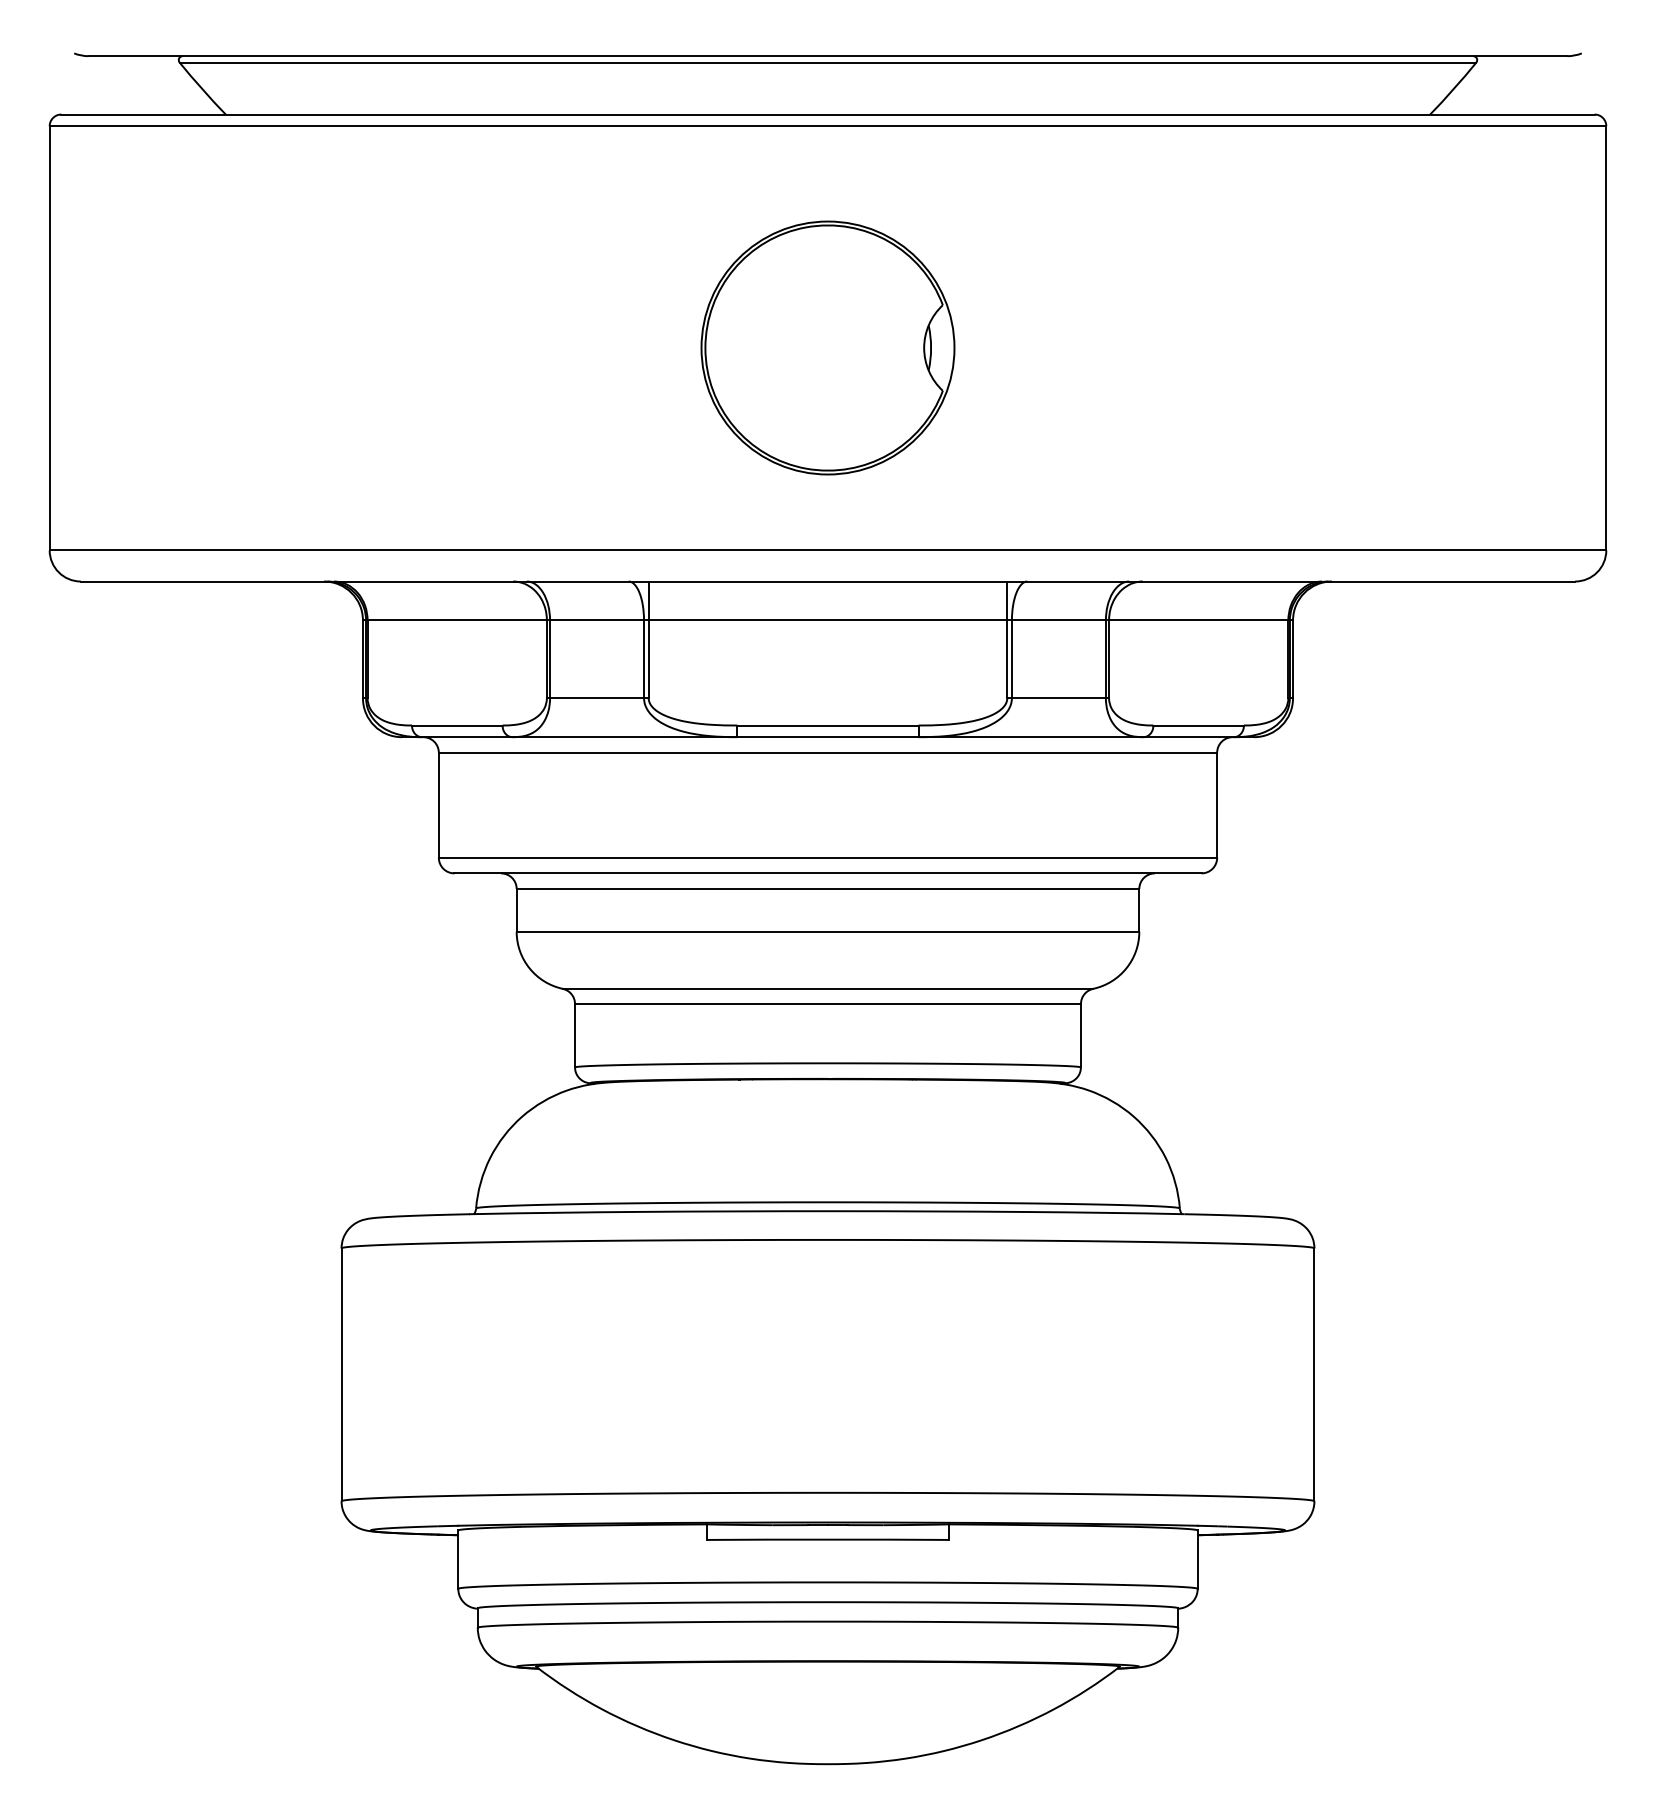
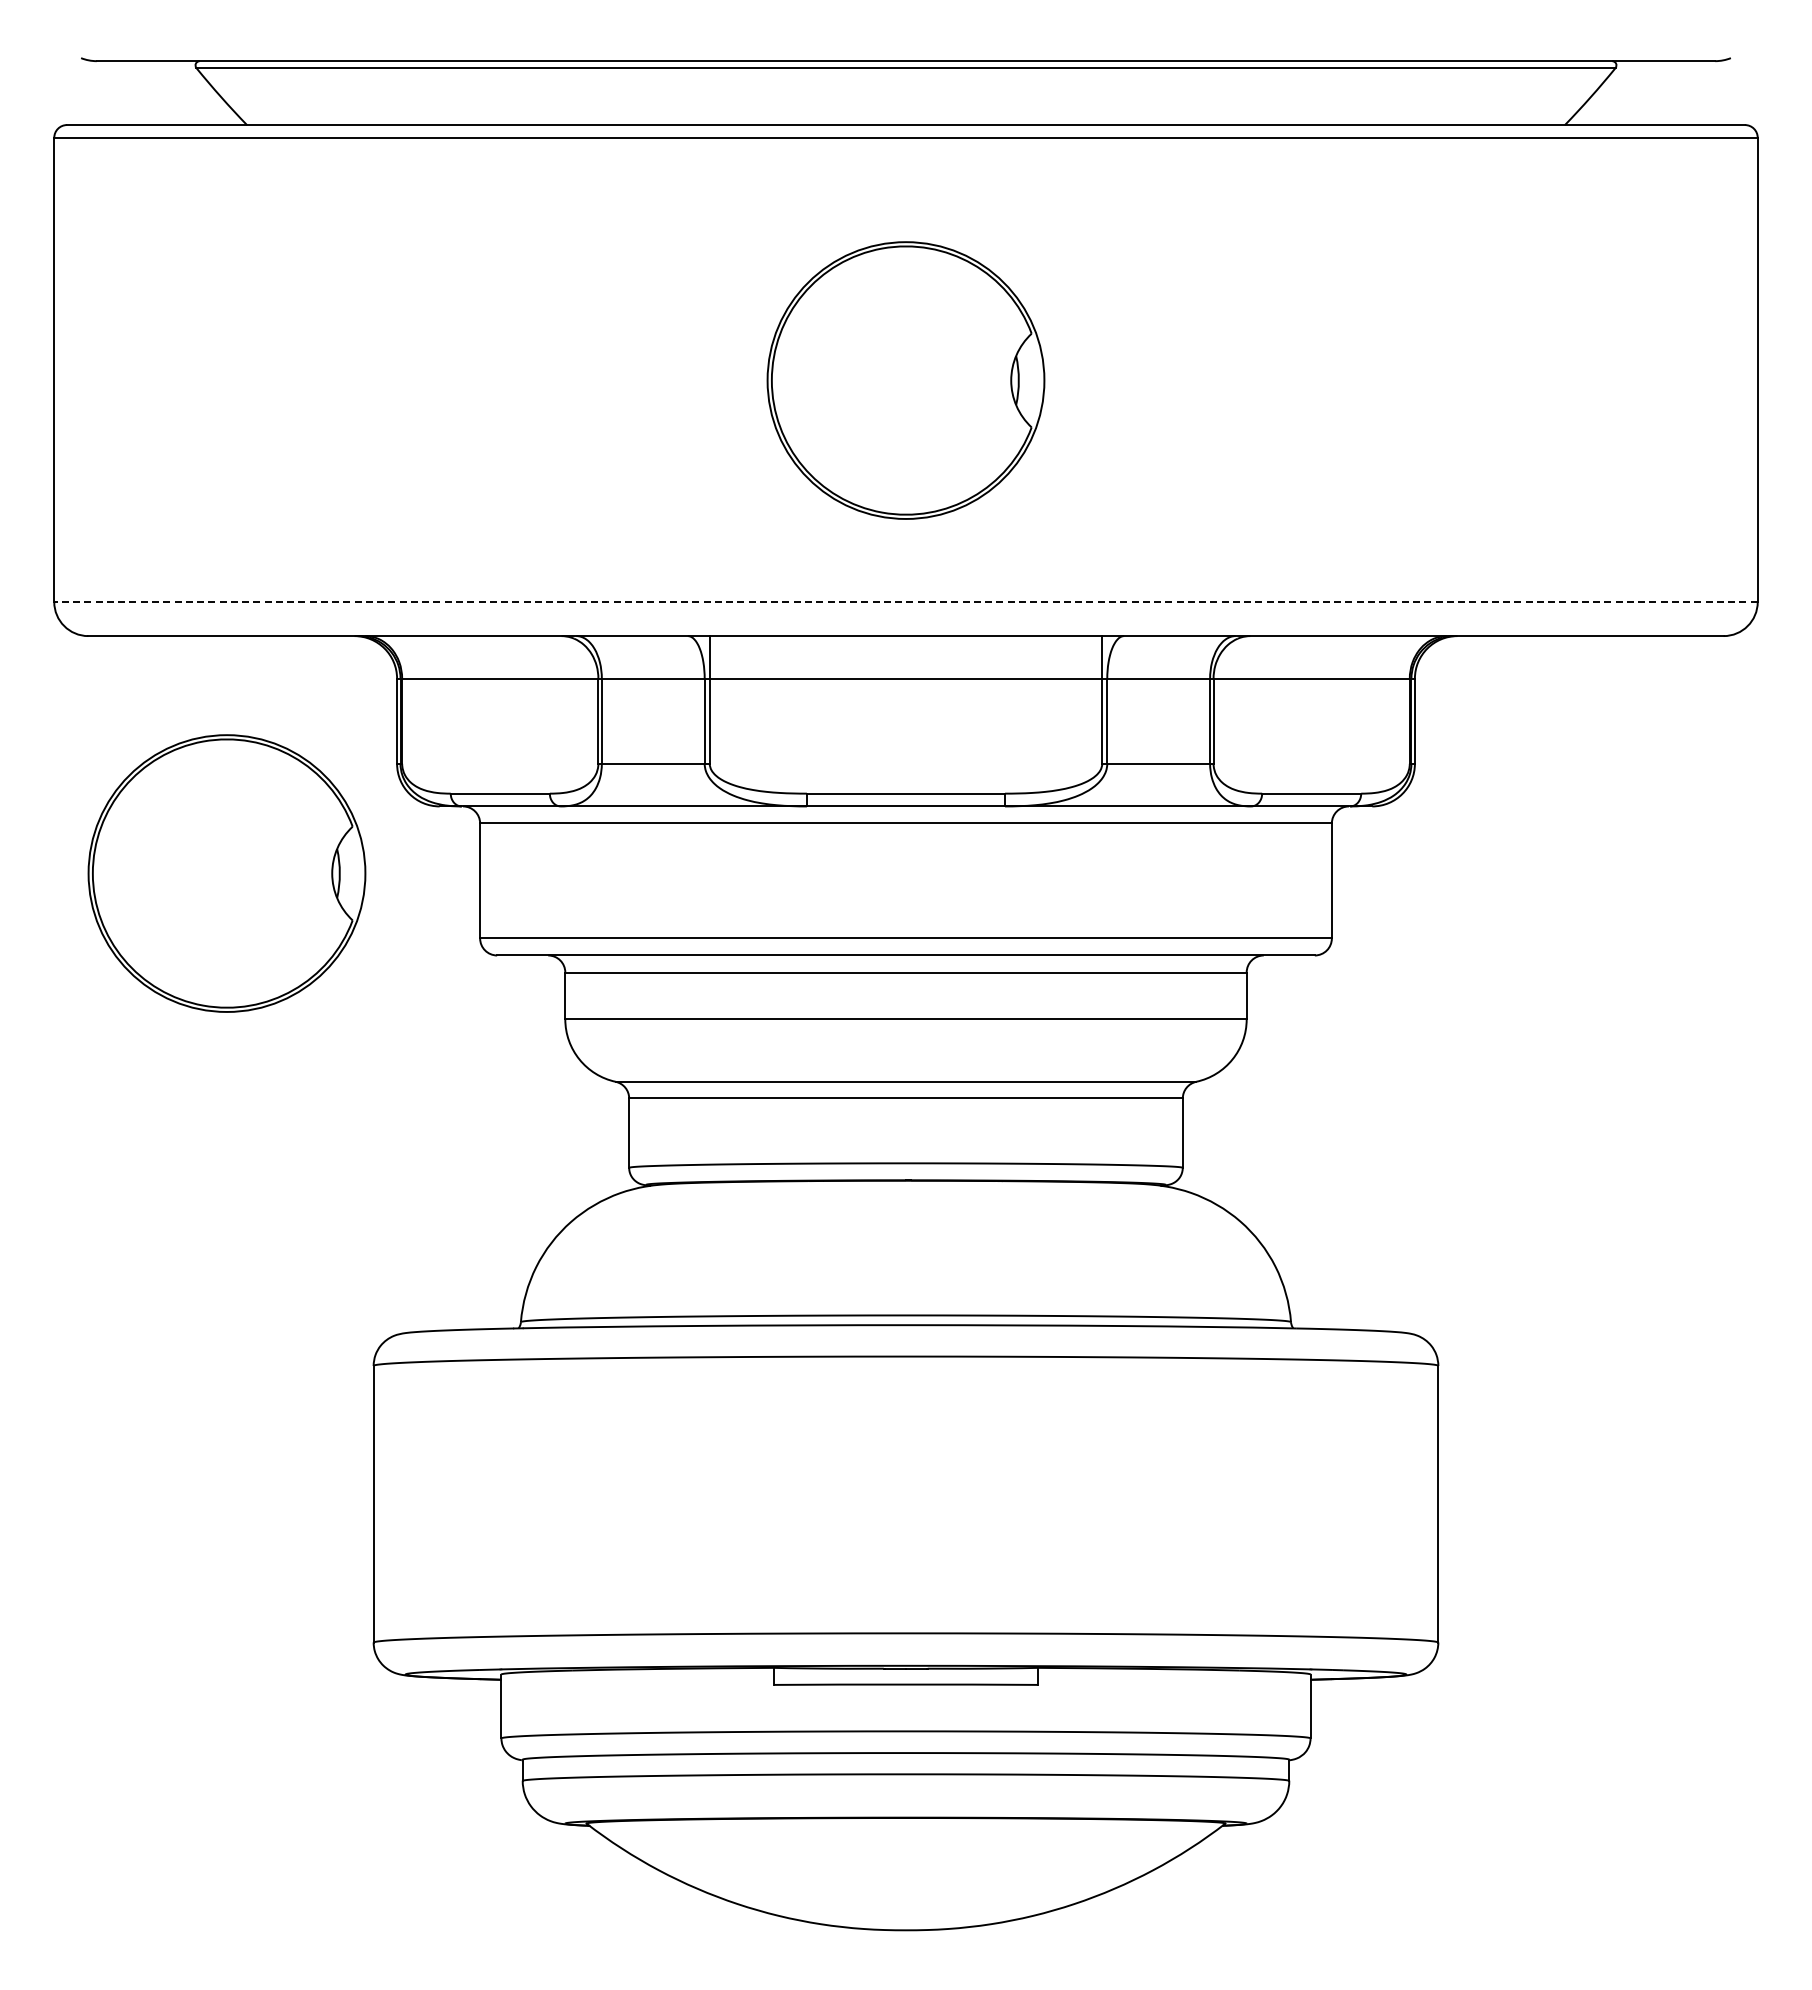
line: (828, 550) -> (906, 602), solid -> dashed
part: (207, 798) -> (226, 873), added

